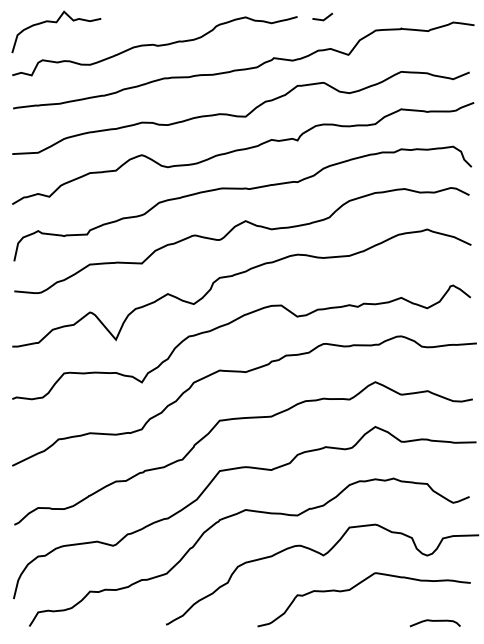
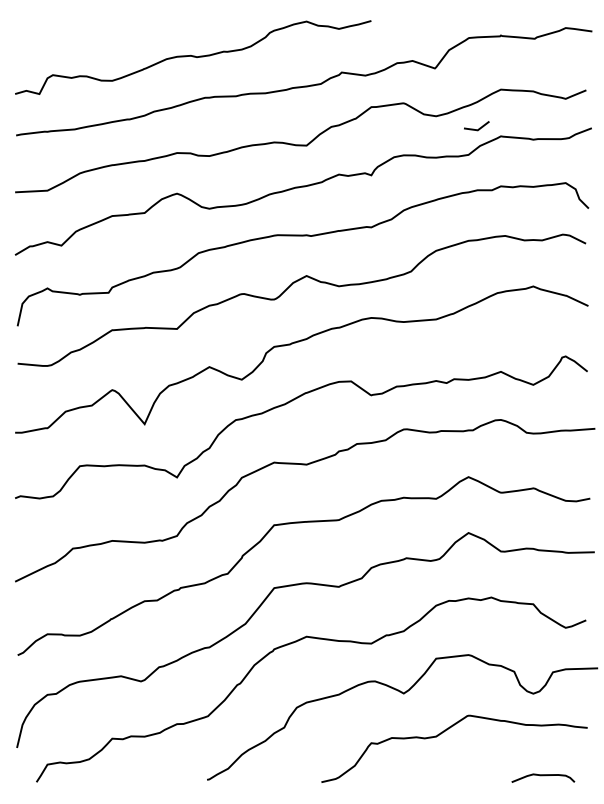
line: (324, 18) -> (478, 128), moved
curve: (56, 22) -> (70, 28), removed

